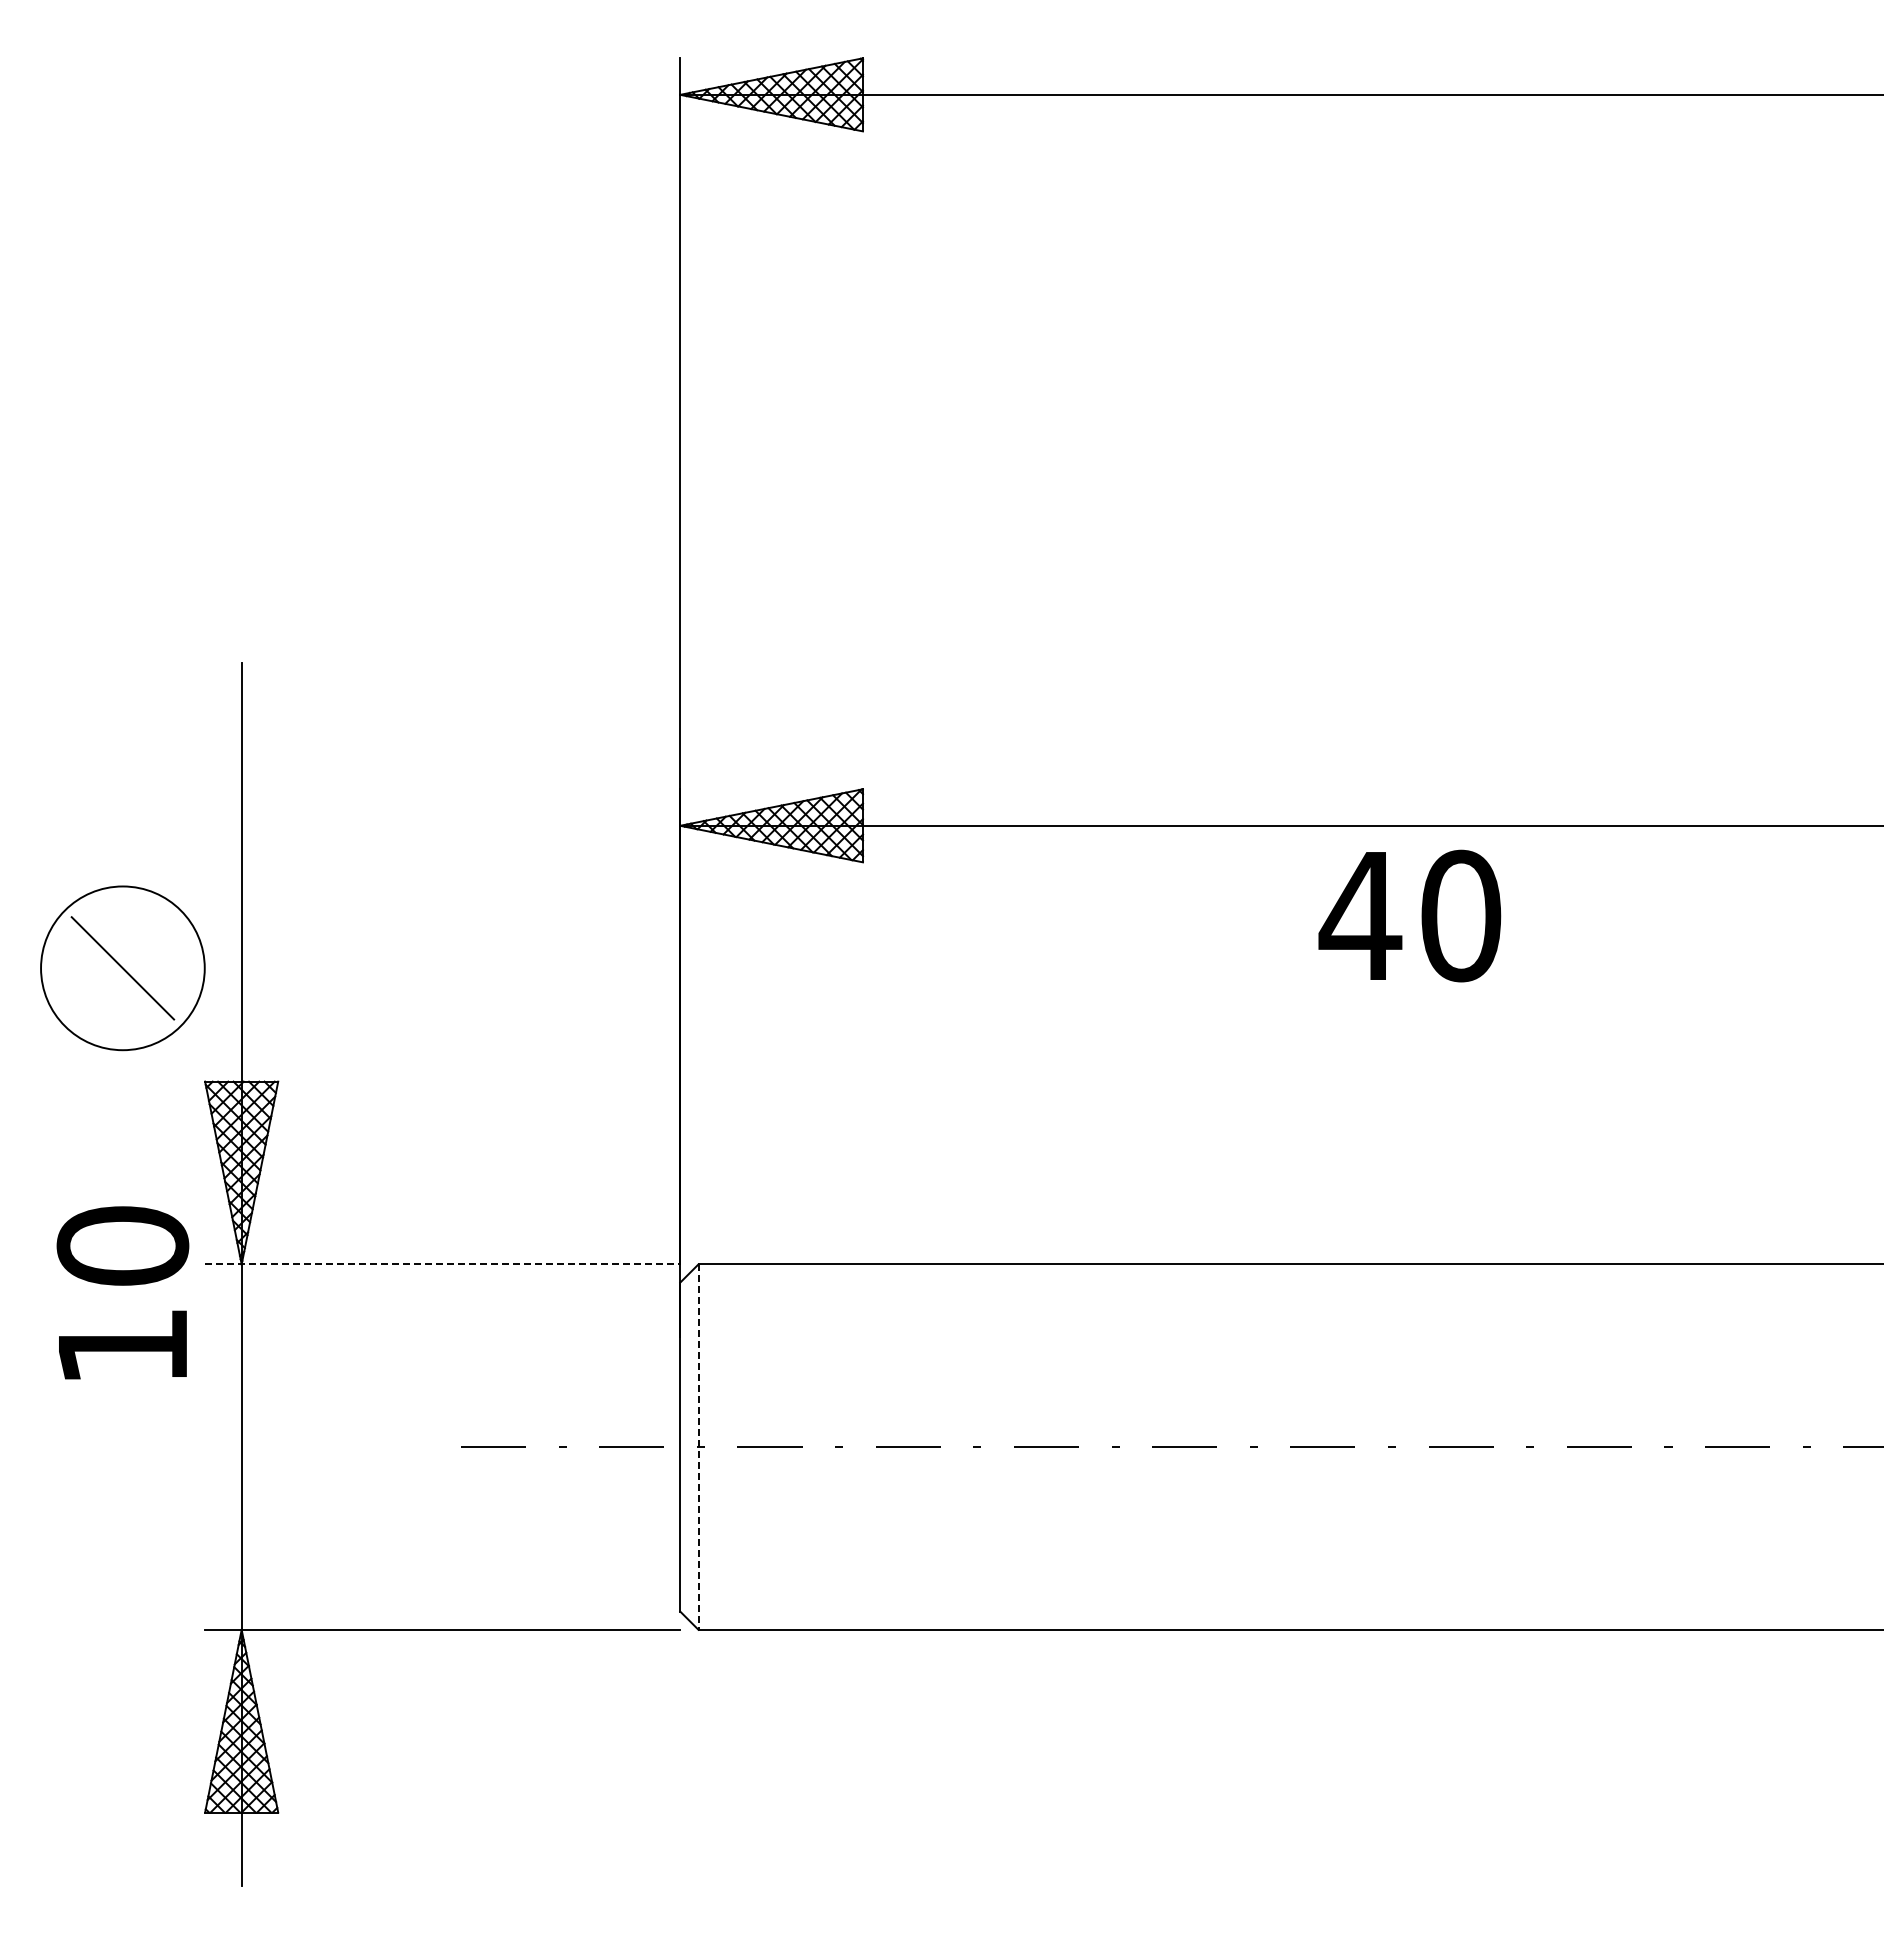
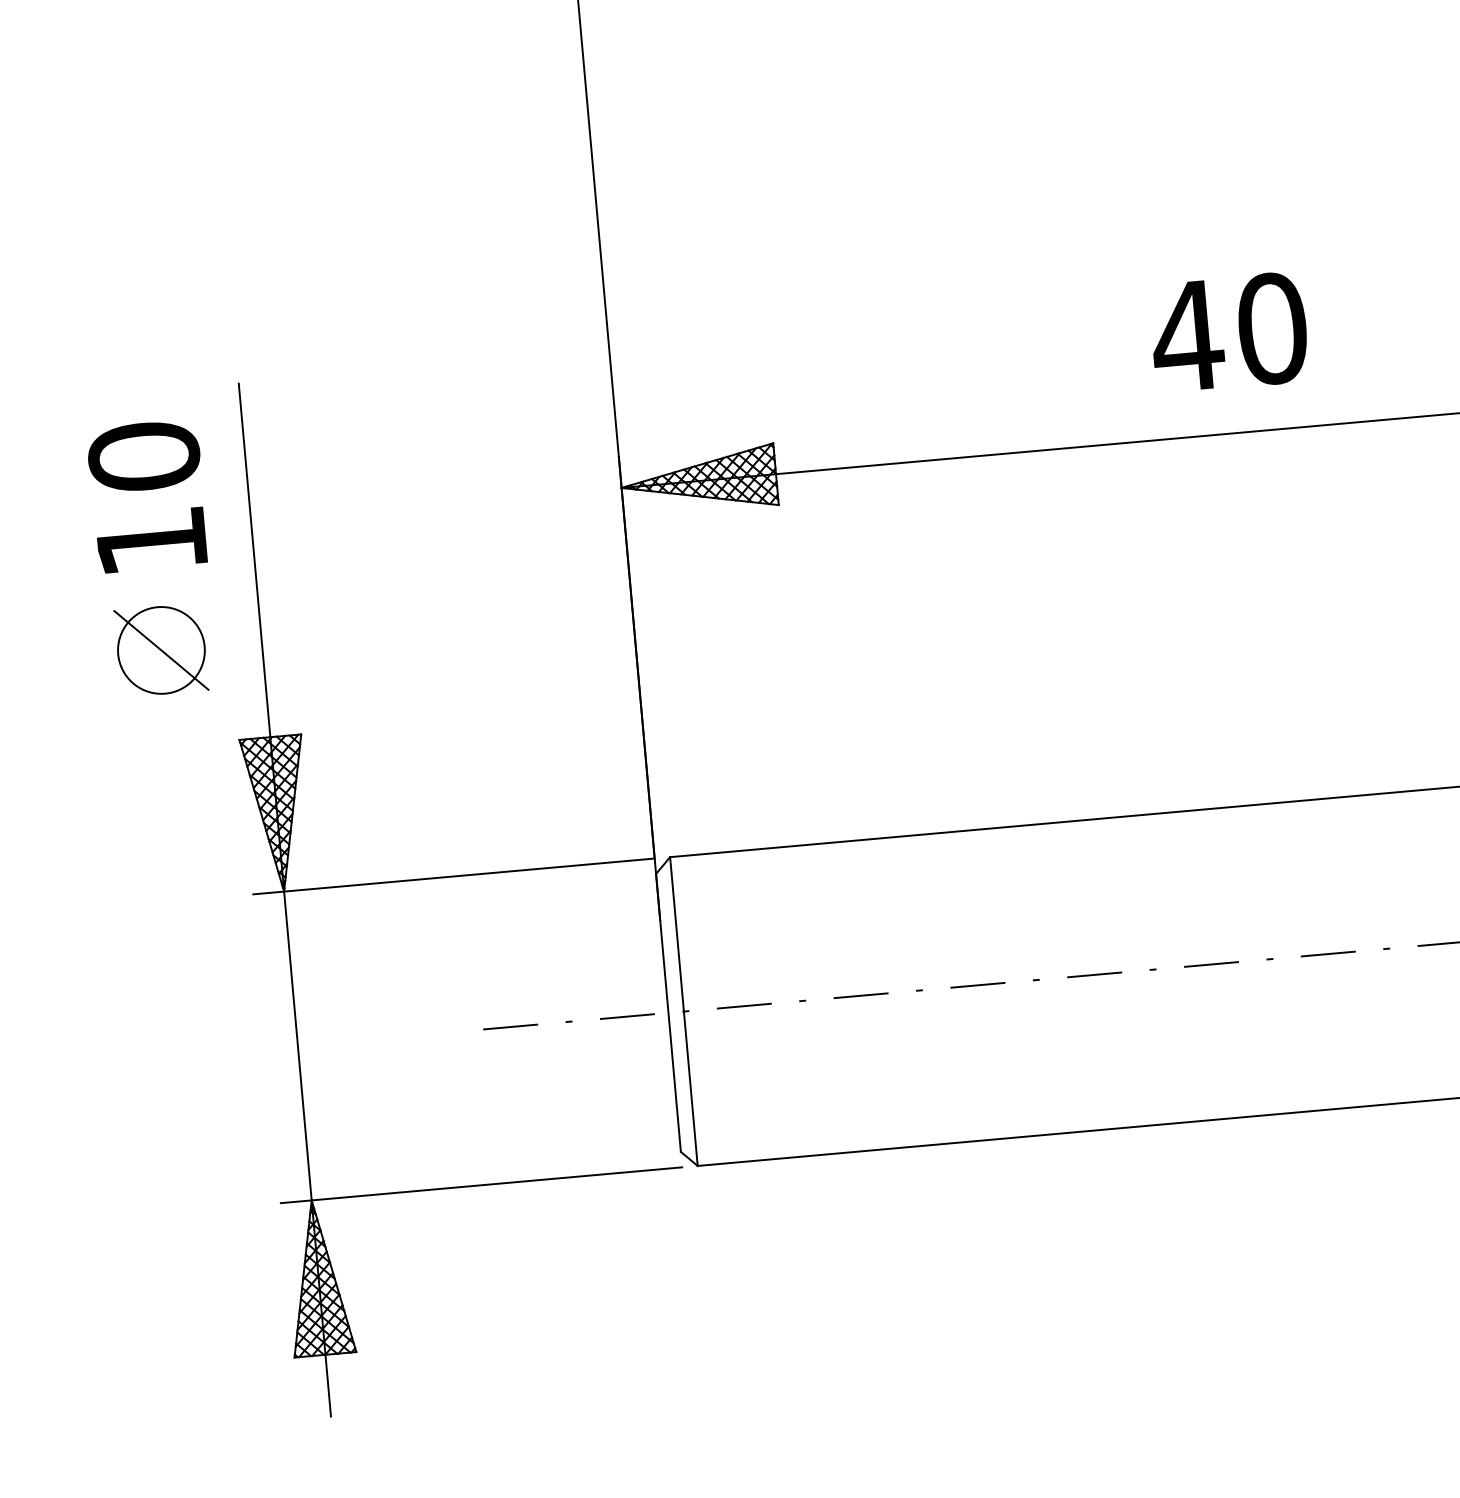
text: (1409, 915) -> (1228, 332), moved
circle: (122, 968) -> (161, 650), size x0.62
line: (442, 1264) -> (453, 876), dashed -> solid
text: (122, 1292) -> (147, 495), moved
line: (698, 1447) -> (683, 1011), dashed -> solid

